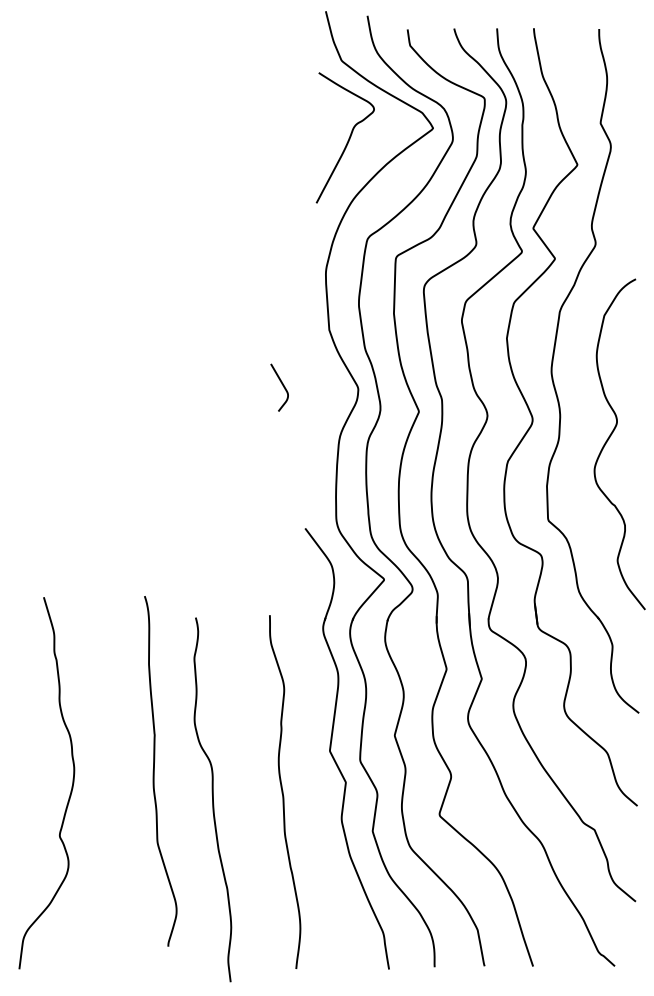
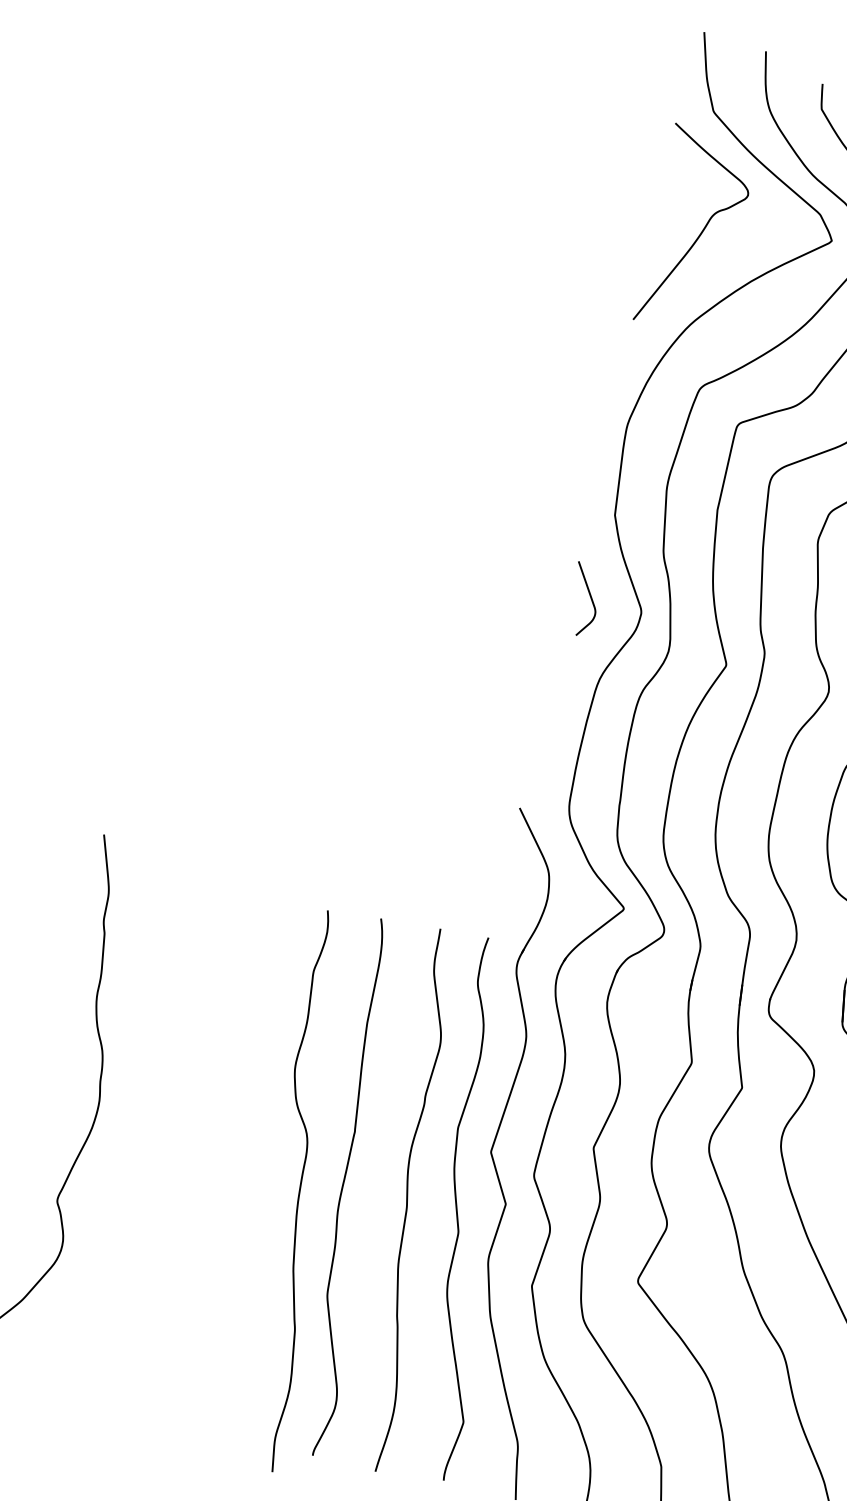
curve: (281, 384) -> (588, 595), moved
curve: (154, 771) -> (343, 1186), moved
curve: (316, 791) -> (458, 1209), added

